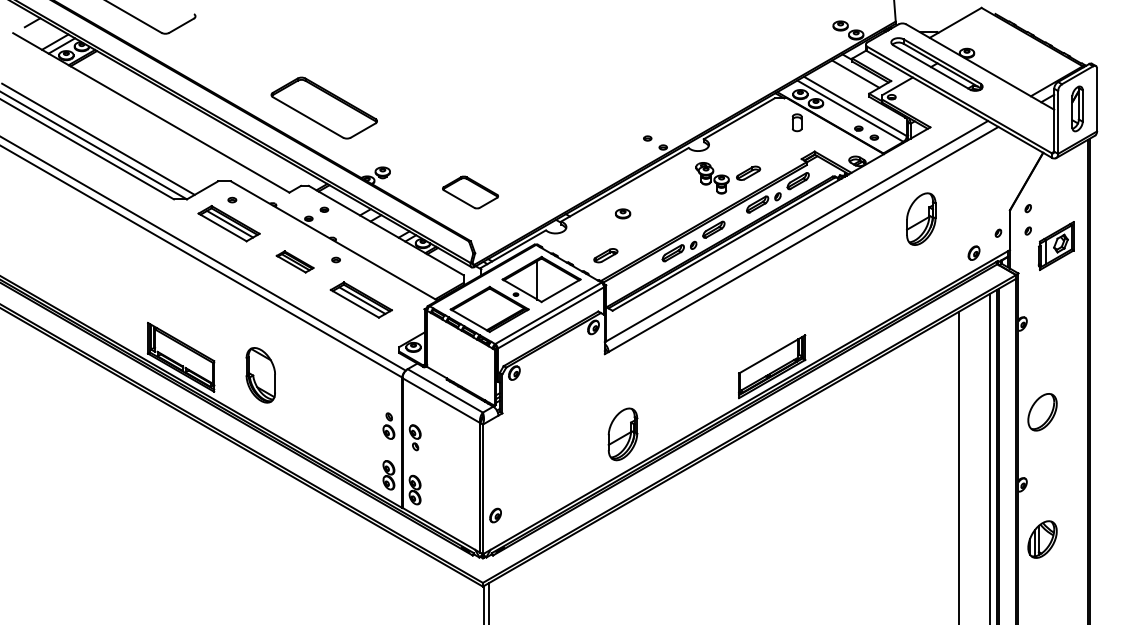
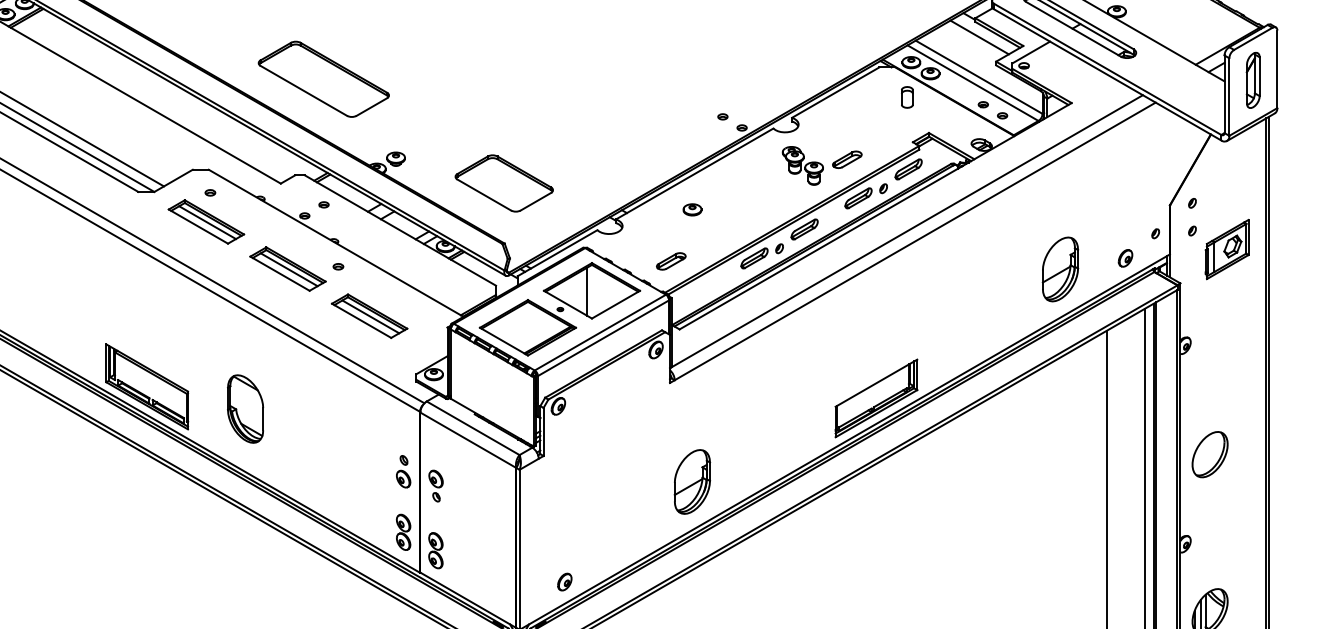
part: (470, 192) -> (504, 183), size x1.43
part: (921, 218) -> (1060, 268), moved
part: (294, 261) -> (287, 268), size x1.67
part: (495, 515) -> (564, 582), moved

